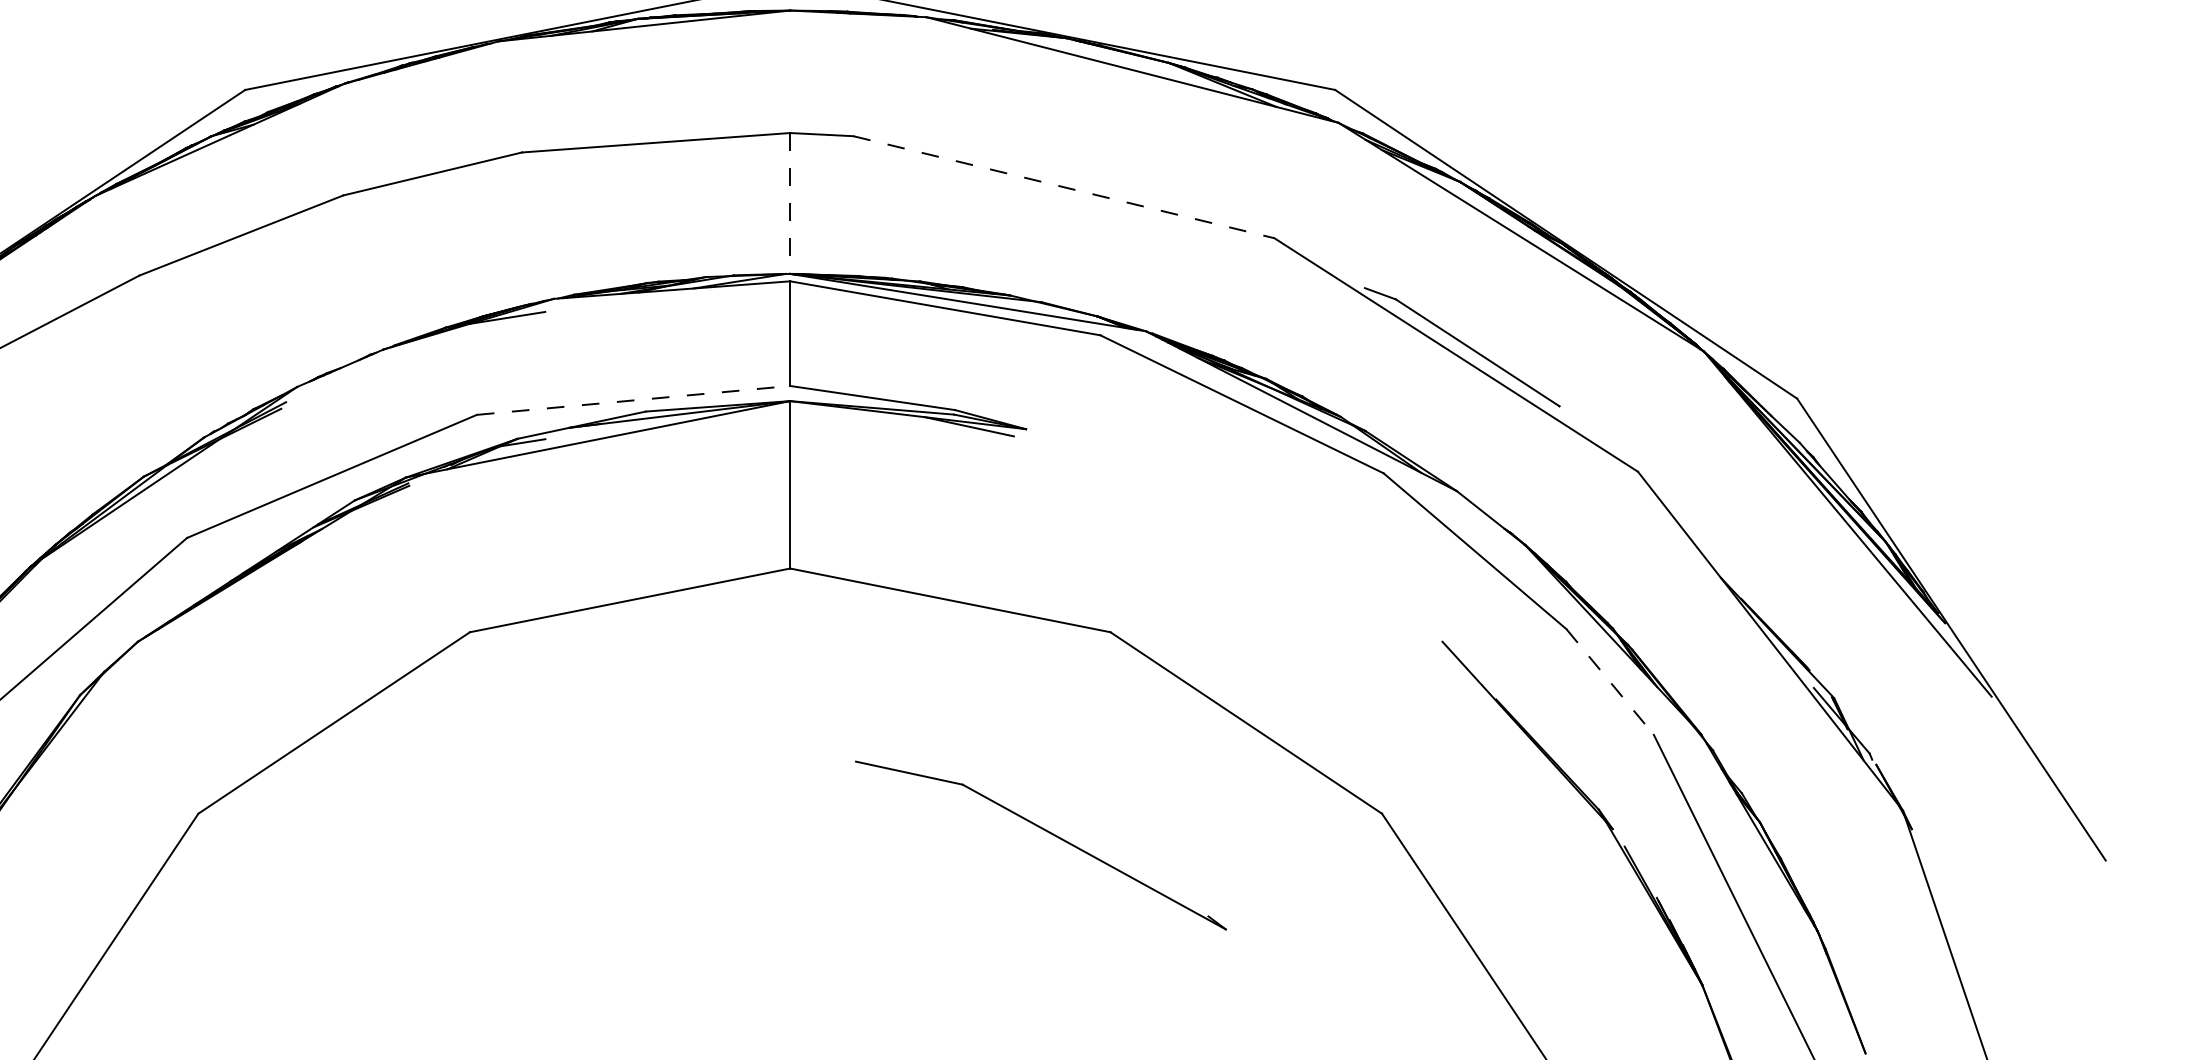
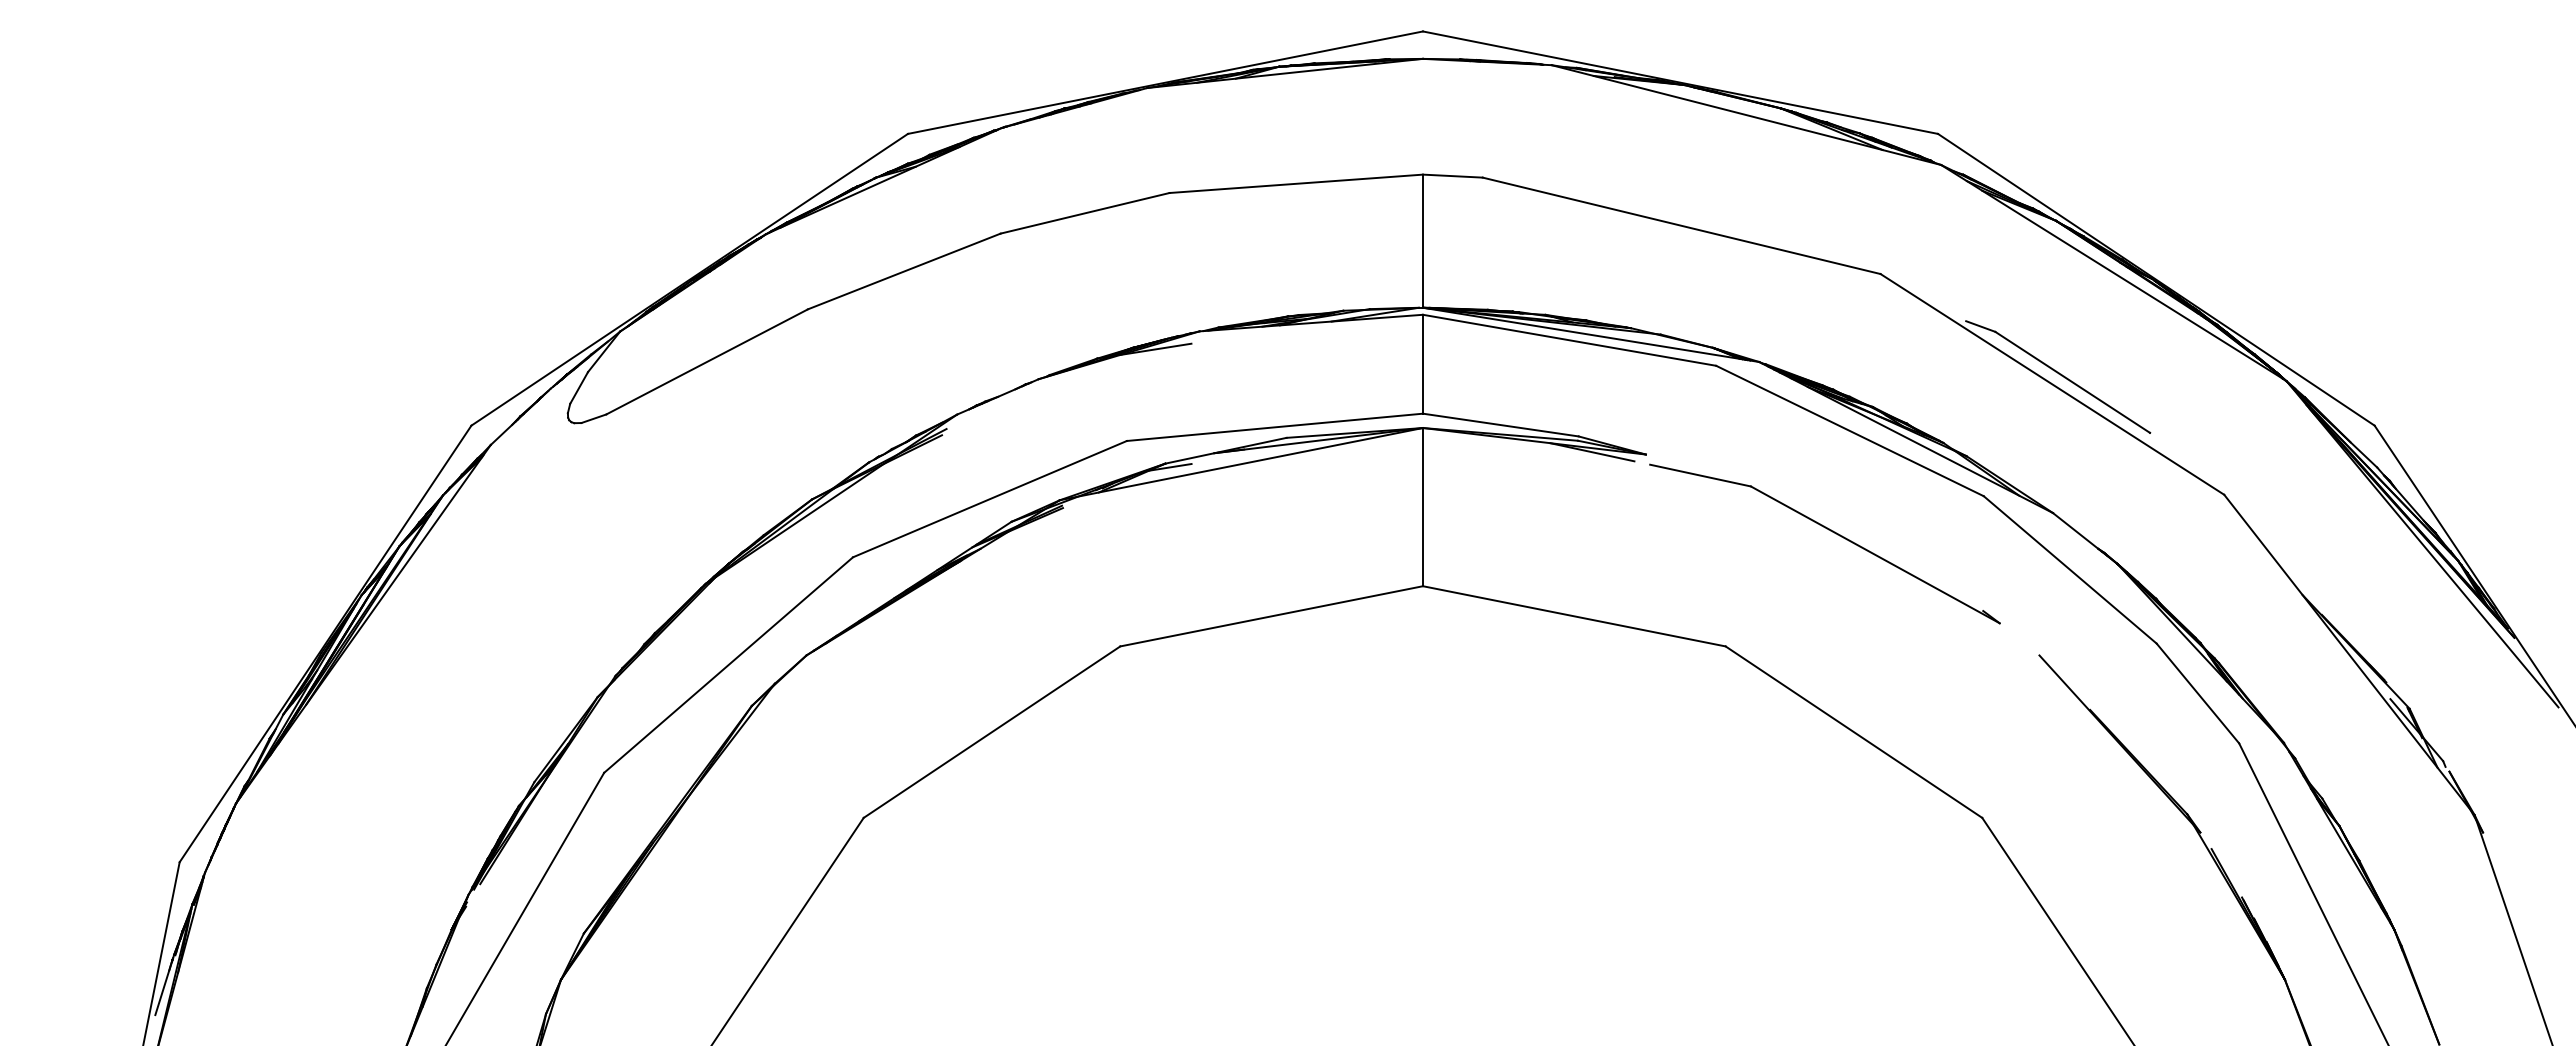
line: (1063, 186) -> (1681, 225), dashed -> solid
line: (789, 203) -> (1422, 241), dashed -> solid
line: (633, 400) -> (1274, 427), dashed -> solid
line: (1609, 682) -> (2197, 693), dashed -> solid
part: (1046, 832) -> (1830, 531), moved

